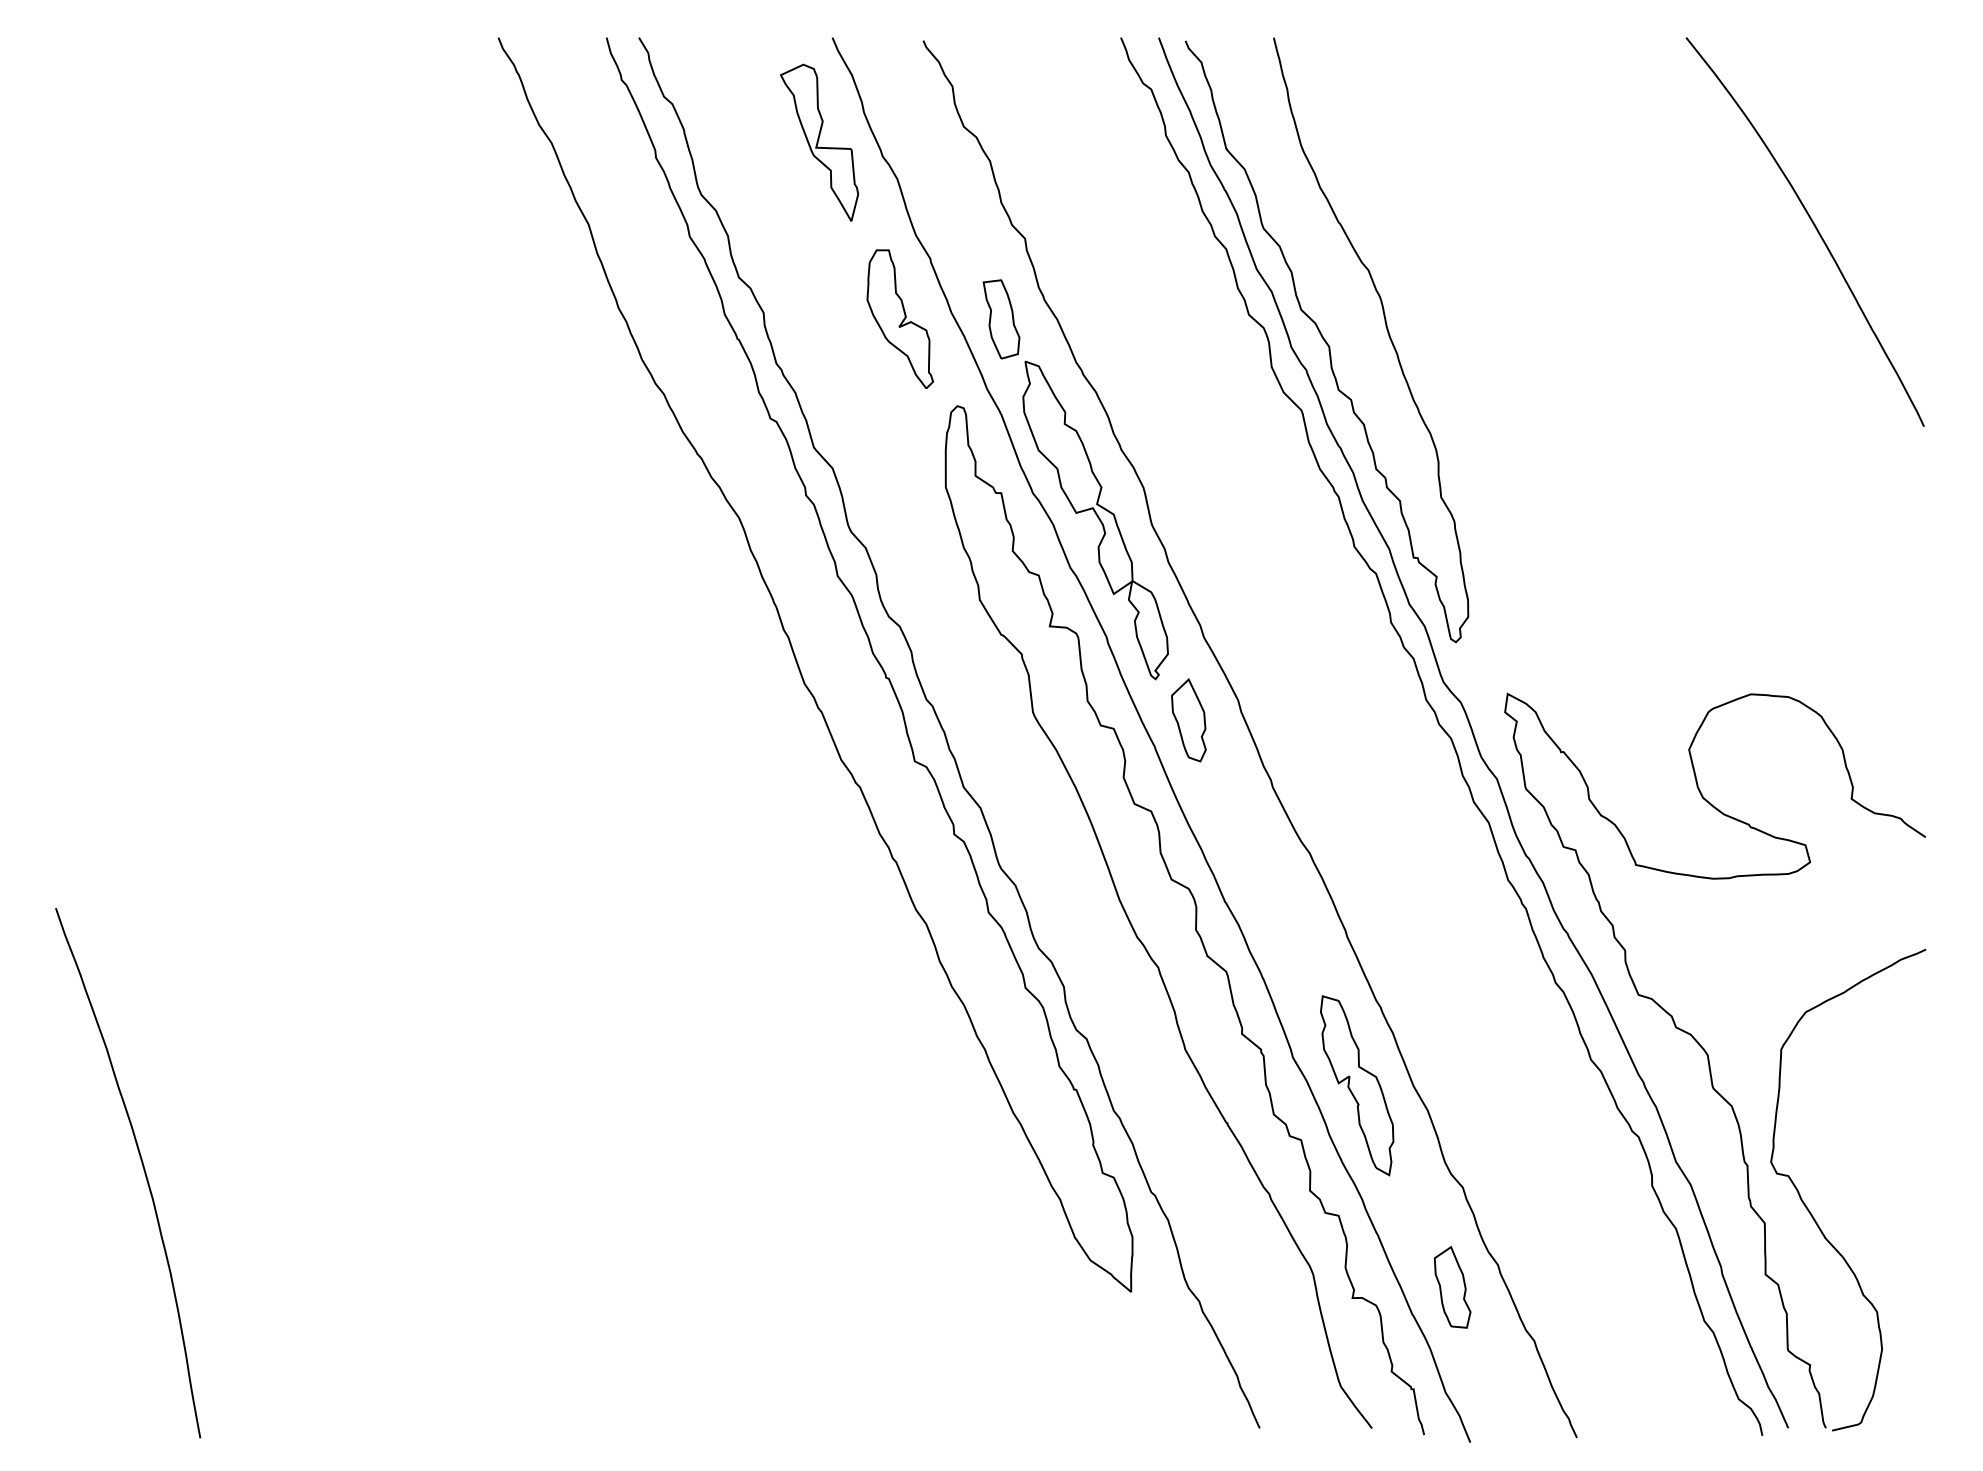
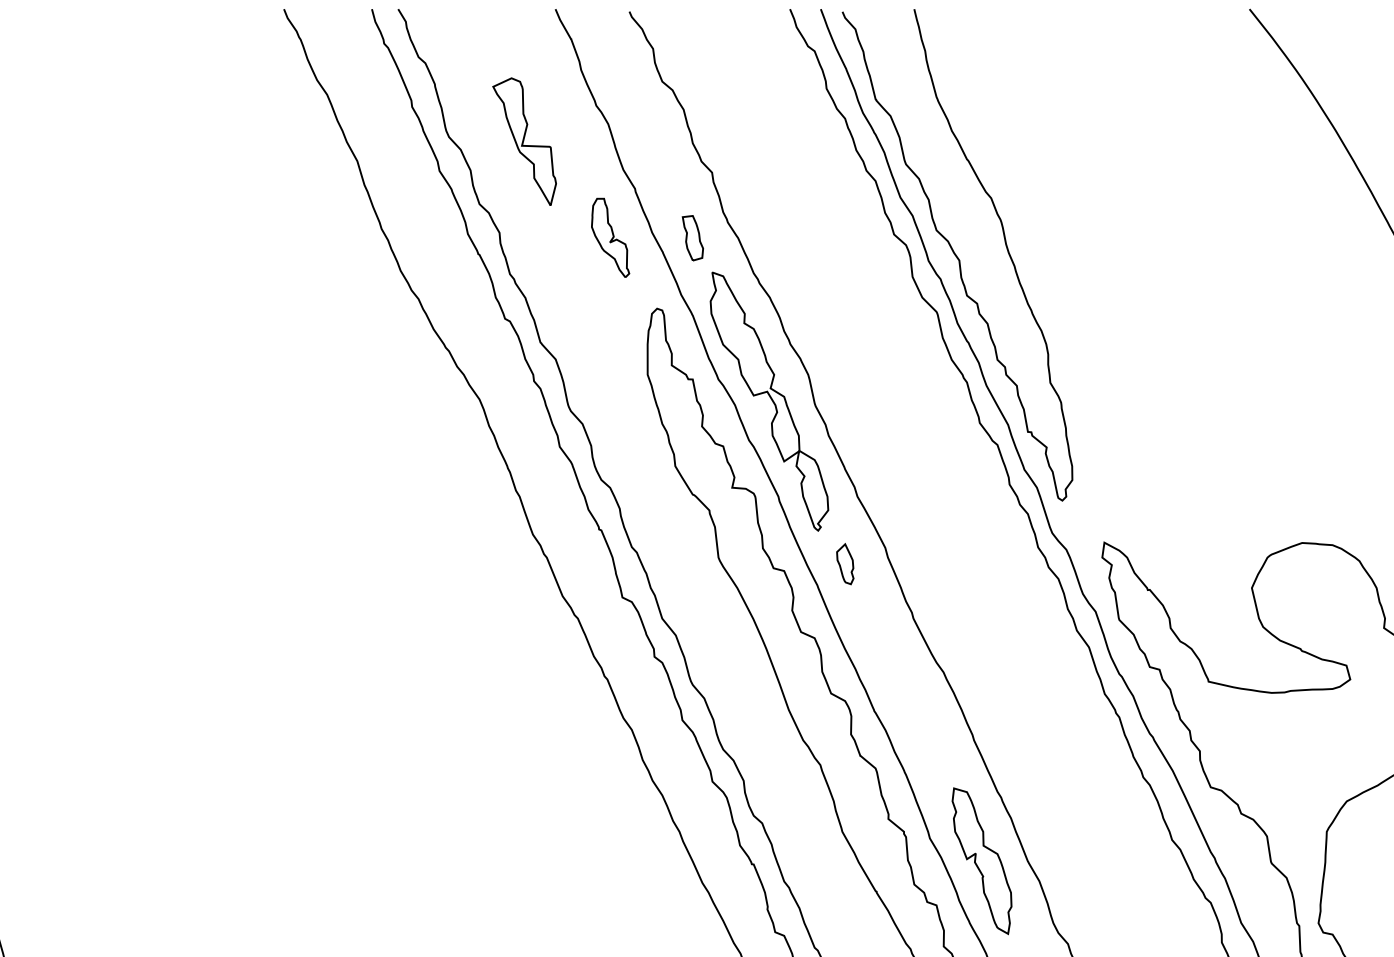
part: (819, 142) -> (524, 141), moved
part: (899, 318) -> (610, 237), size x0.7
part: (1001, 319) -> (692, 238), size x0.7
part: (1188, 720) -> (844, 564), size x0.6

